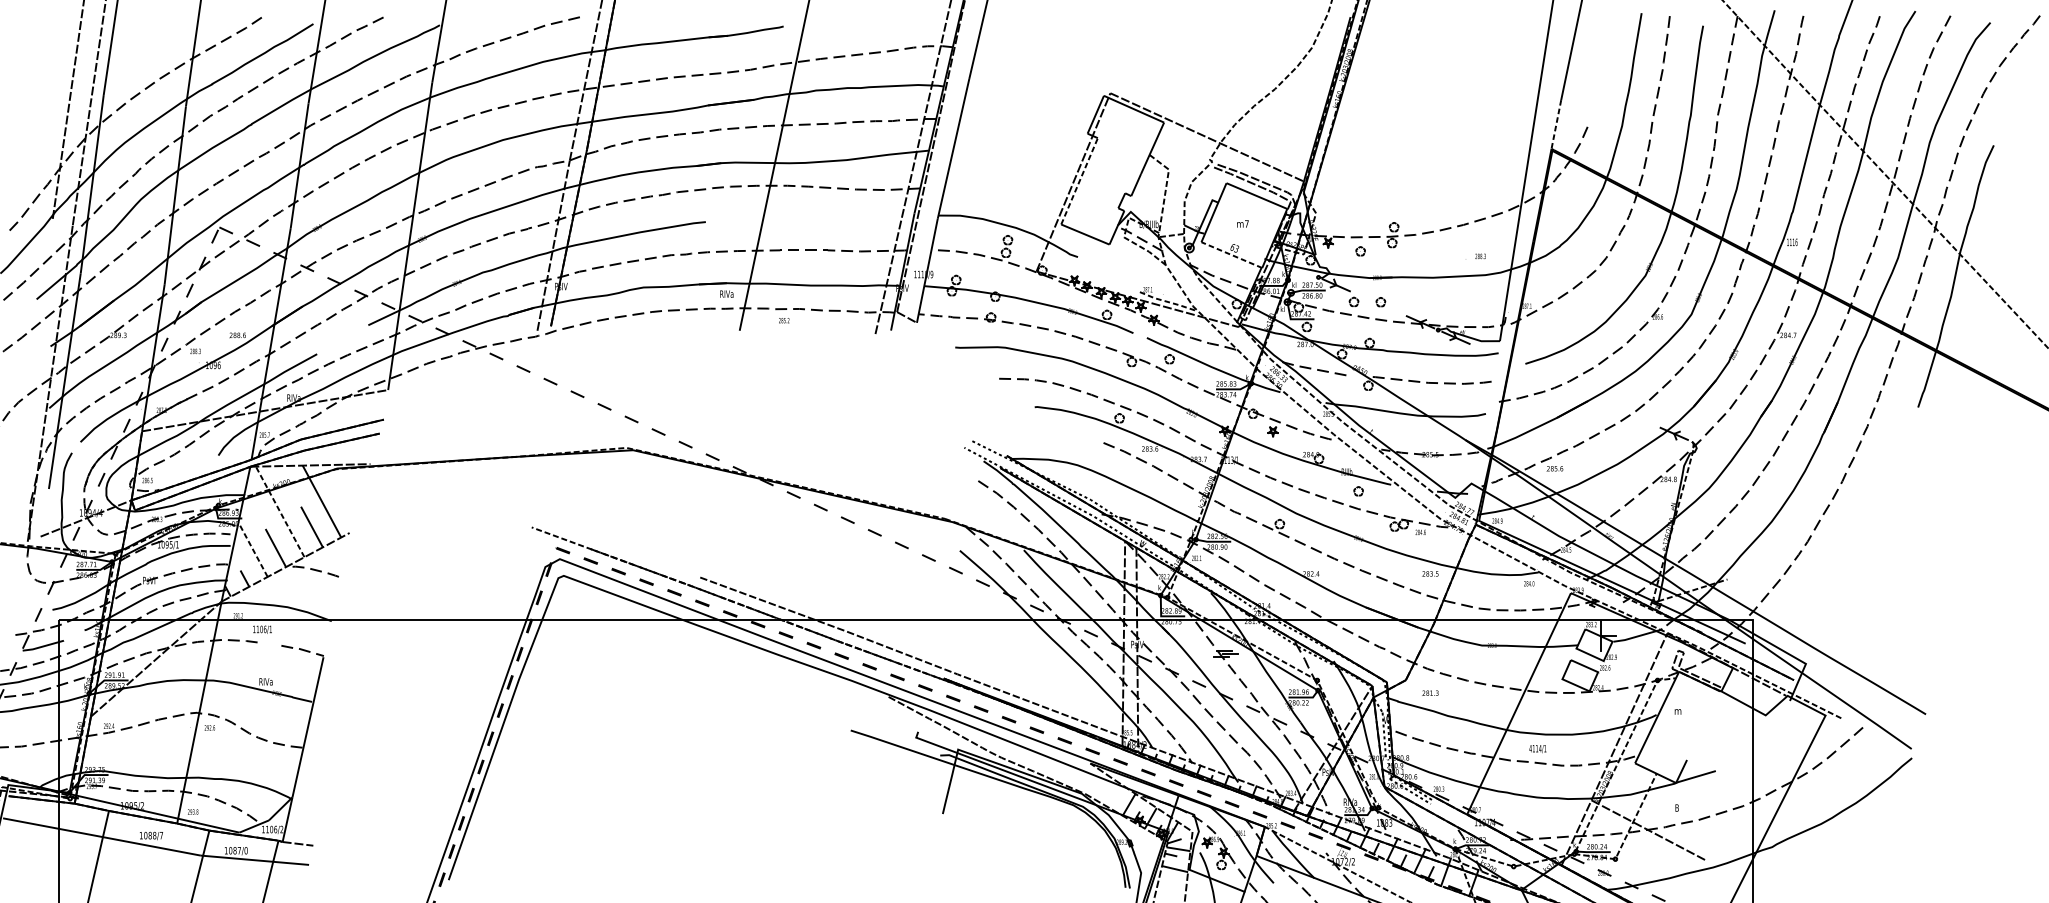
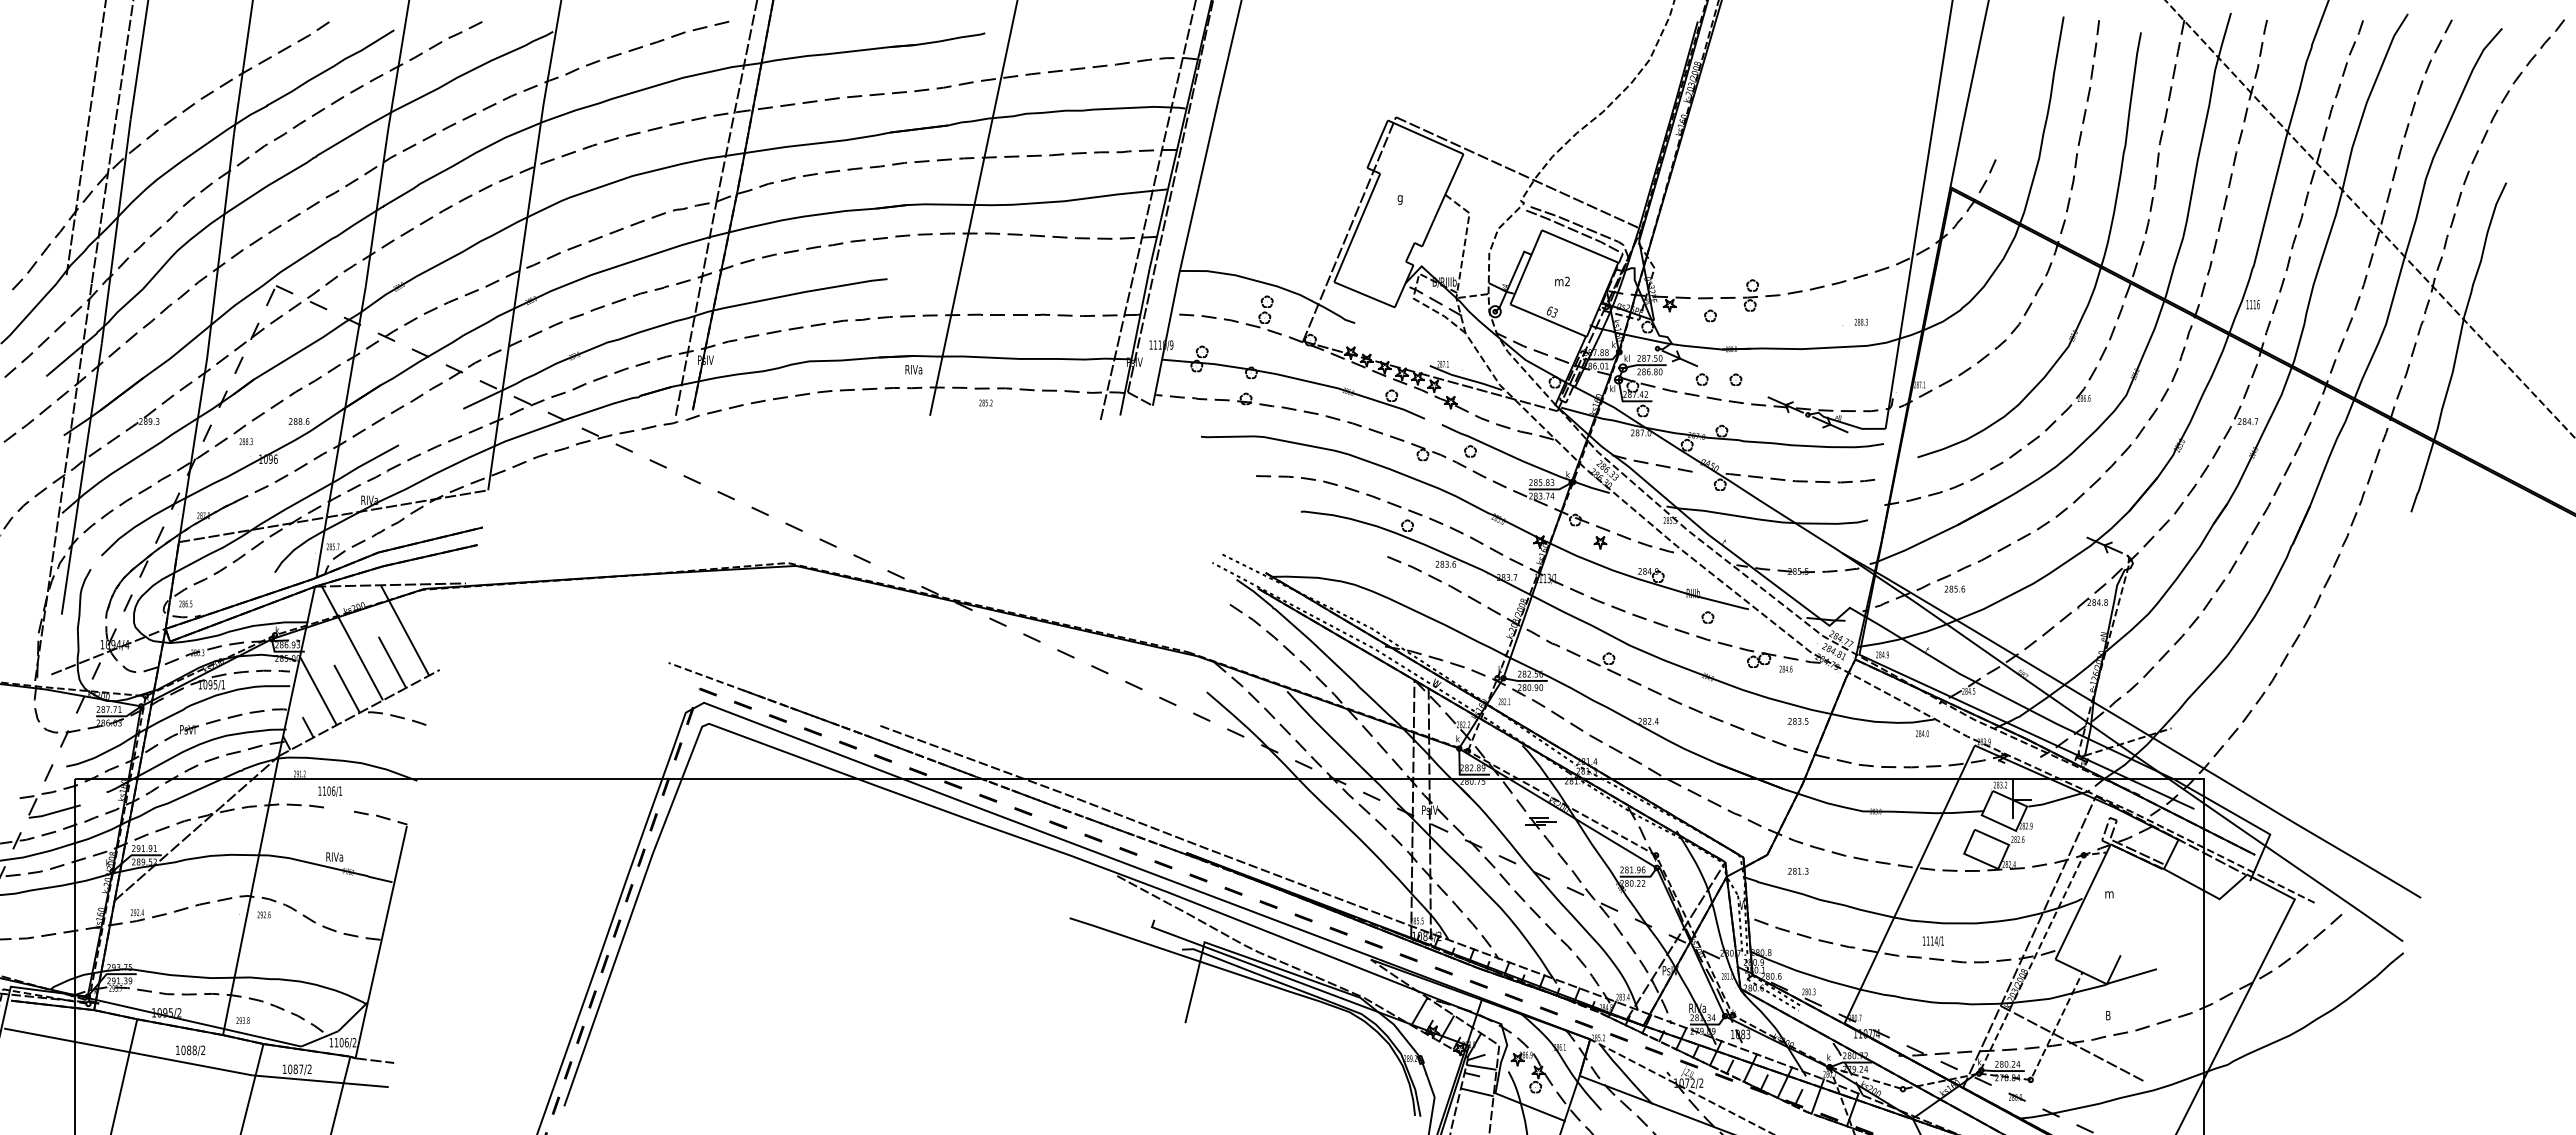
line: (1556, 124) -> (1956, 156), dashed -> solid
text: (1113, 157) -> (1399, 198), i -> g
line: (1079, 180) -> (1357, 227), dashed -> solid
text: (1246, 223) -> (1567, 281), m7 -> m2
line: (1231, 254) -> (1548, 320), dashed -> solid
line: (1165, 301) -> (1465, 378), dashed -> solid
line: (280, 511) -> (352, 643), dashed -> solid
line: (253, 550) -> (318, 691), dashed -> solid
text: (1530, 748) -> (1923, 940), 4114/1 -> 1114/1
text: (161, 834) -> (203, 1049), 1088/7 -> 1088/2
text: (246, 850) -> (309, 1069), 1087/0 -> 1087/2

